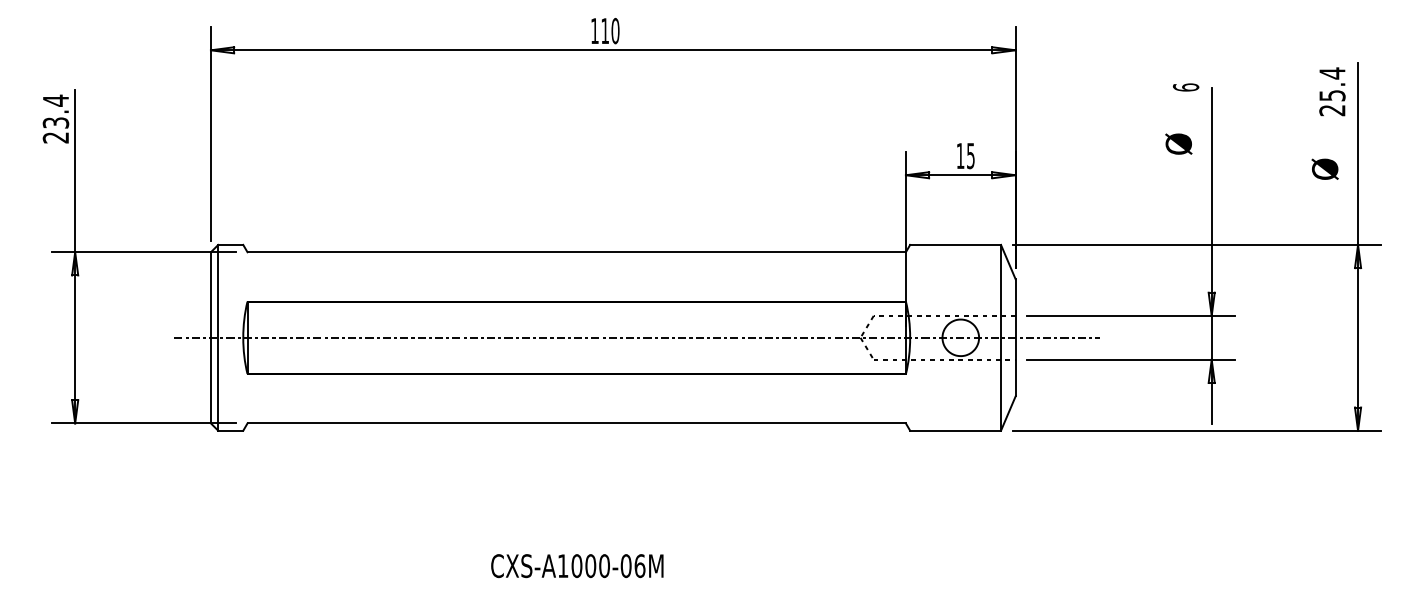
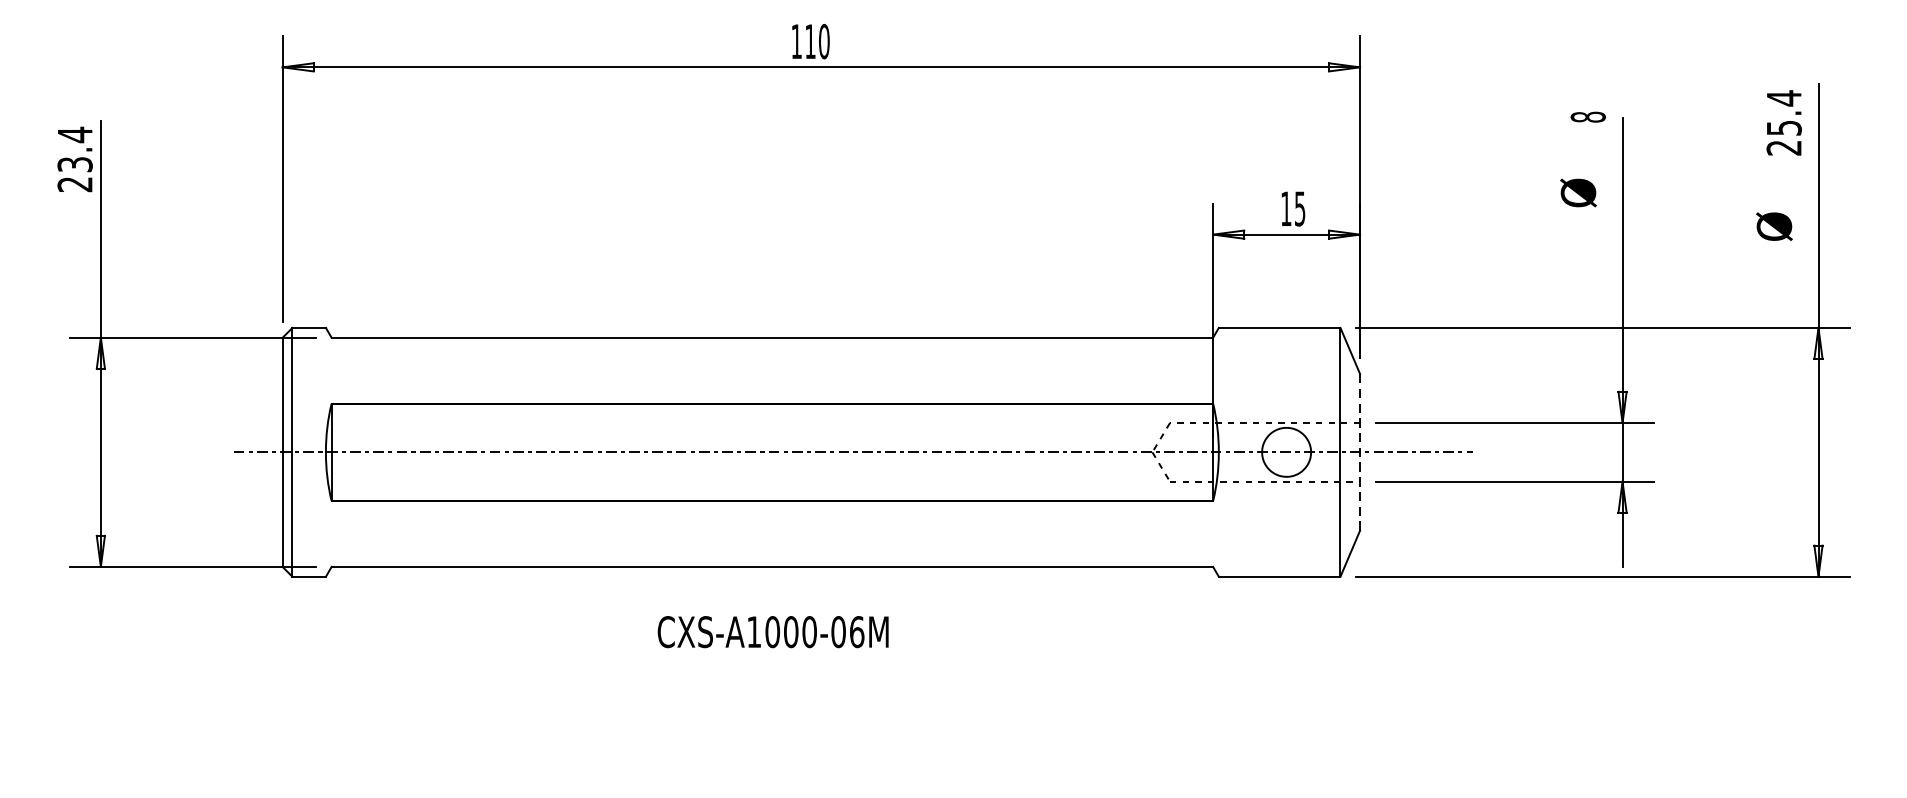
text: (1185, 87) -> (1587, 117), 6 -> 8
line: (1015, 337) -> (1359, 451), solid -> dashed
text: (577, 566) -> (773, 632), moved

